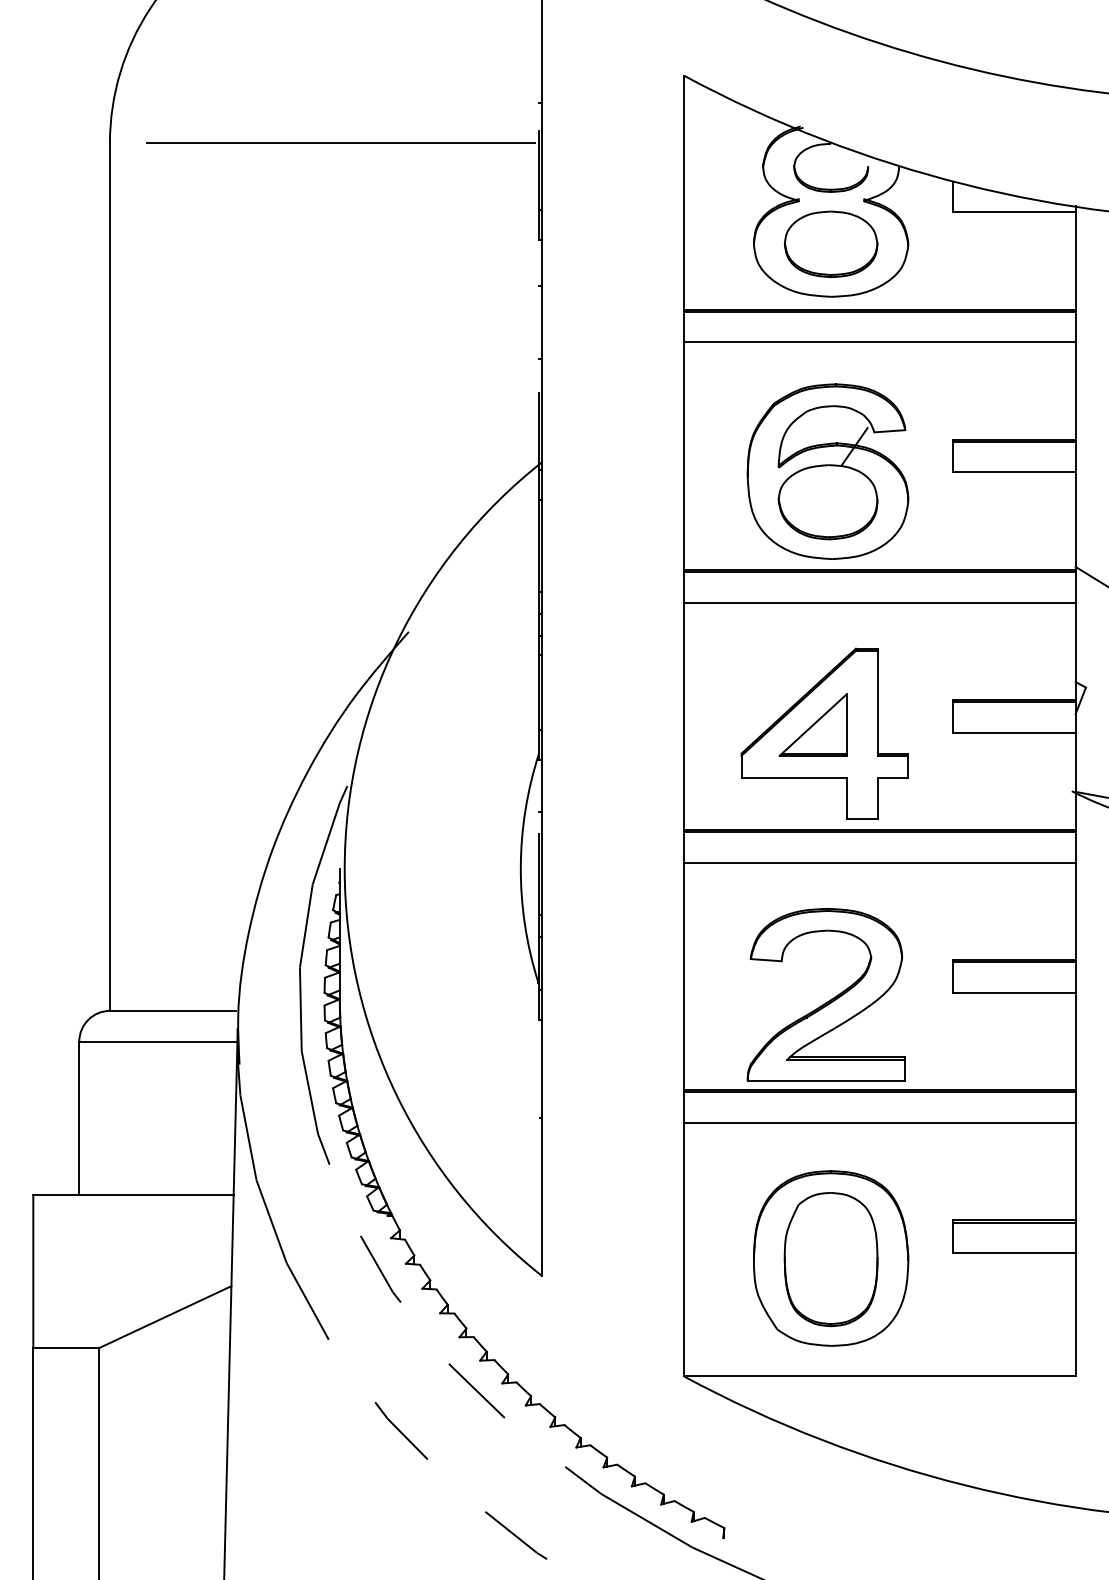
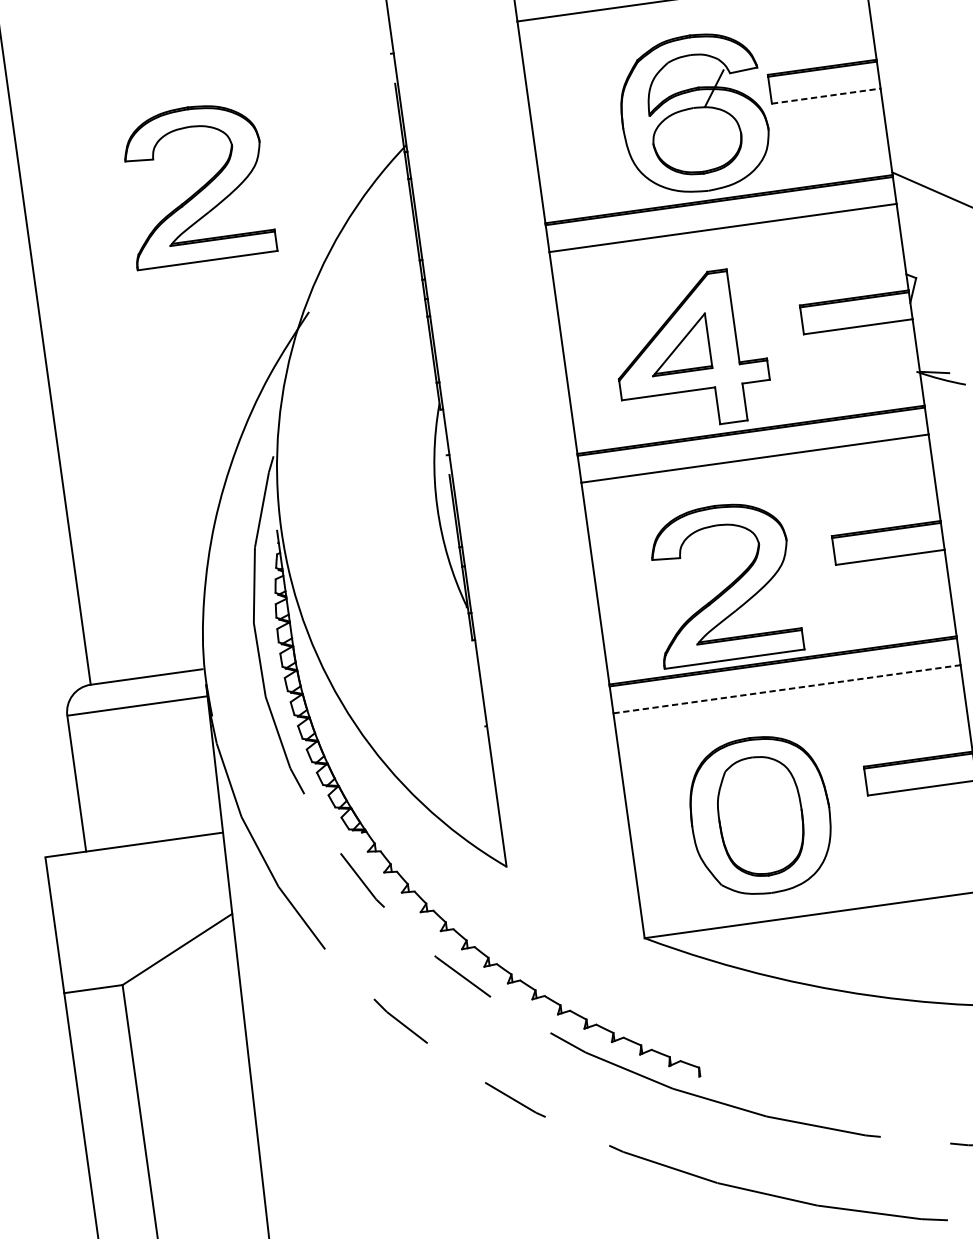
part: (827, 471) -> (693, 113), moved
line: (1014, 472) -> (826, 96), solid -> dashed
part: (306, 478) -> (199, 188), added
line: (879, 1122) -> (786, 689), solid -> dashed

